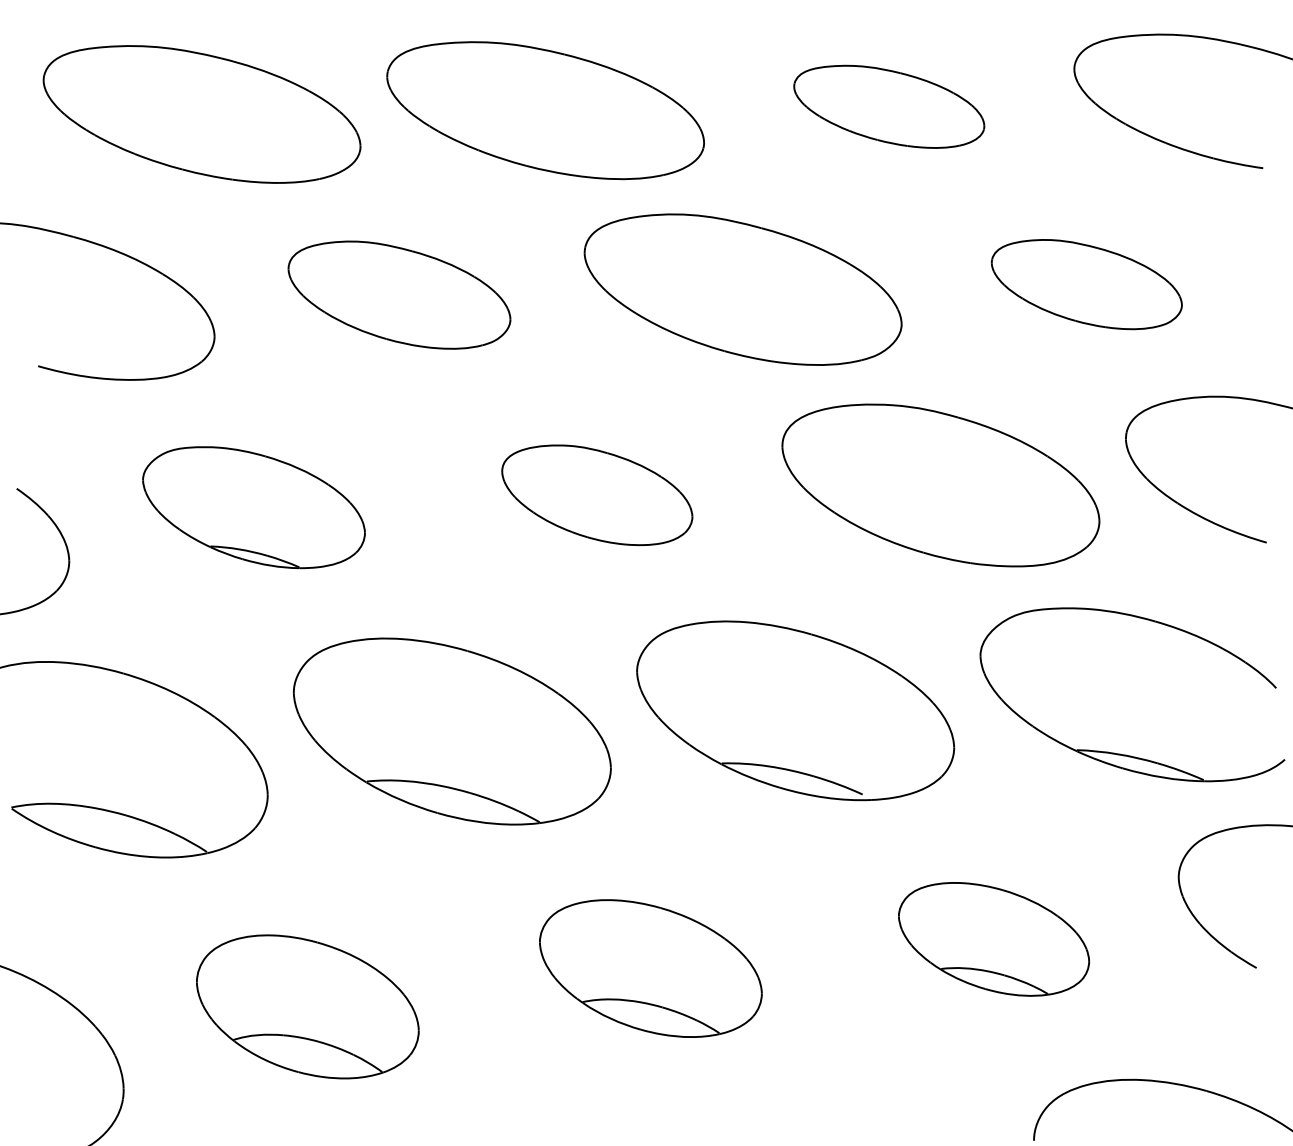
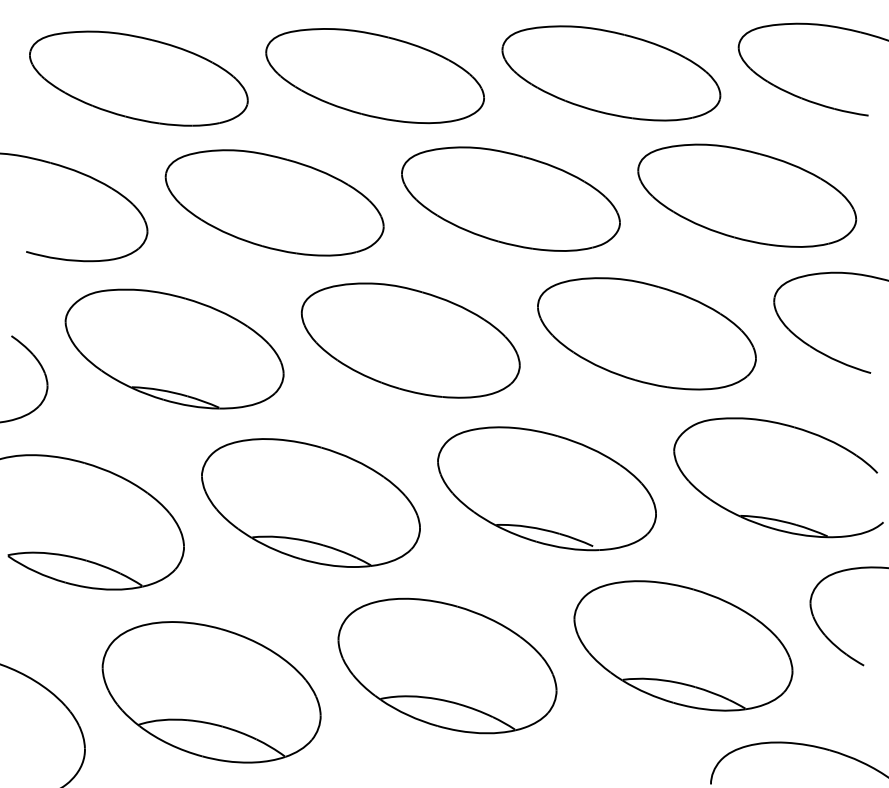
part: (889, 106) -> (611, 73), size x1.67
part: (1087, 284) -> (747, 195), size x1.67
part: (399, 294) -> (274, 202), size x1.43
part: (597, 495) -> (410, 340), size x1.67
part: (253, 506) -> (174, 348), size x1.43
part: (994, 938) -> (683, 645), size x1.67
part: (650, 967) -> (447, 665), size x1.43
part: (307, 1007) -> (211, 692), size x1.43

